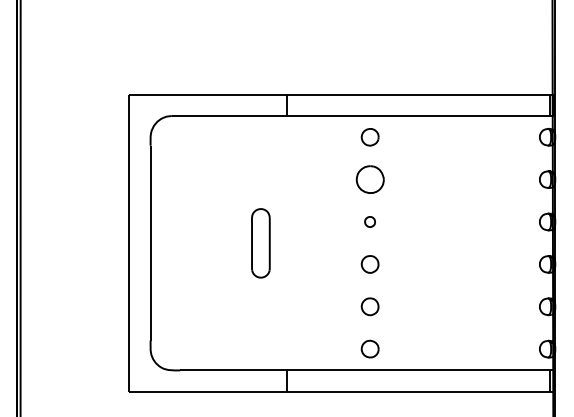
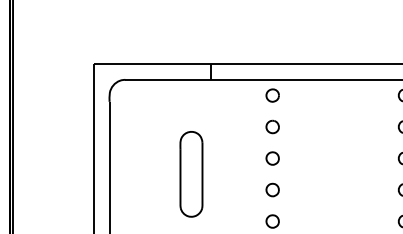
part: (369, 179) -> (272, 126), size x0.62
part: (369, 221) -> (272, 158), size x1.67
part: (260, 243) -> (191, 174), size x1.67

